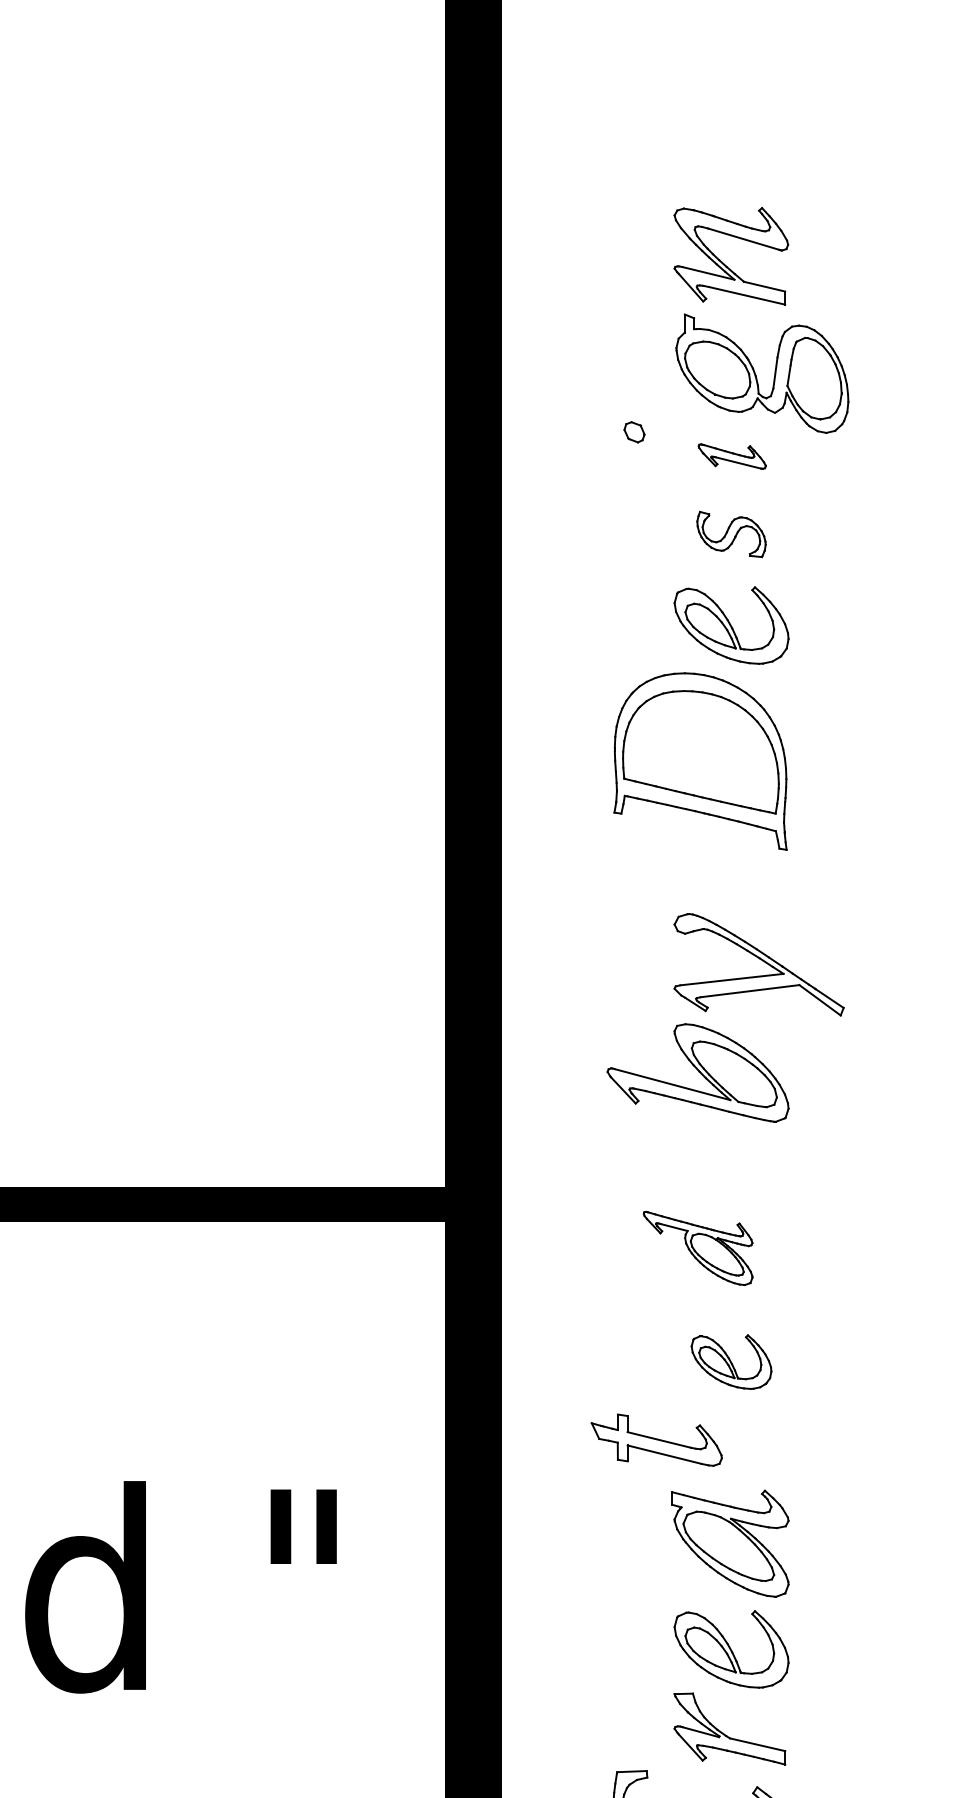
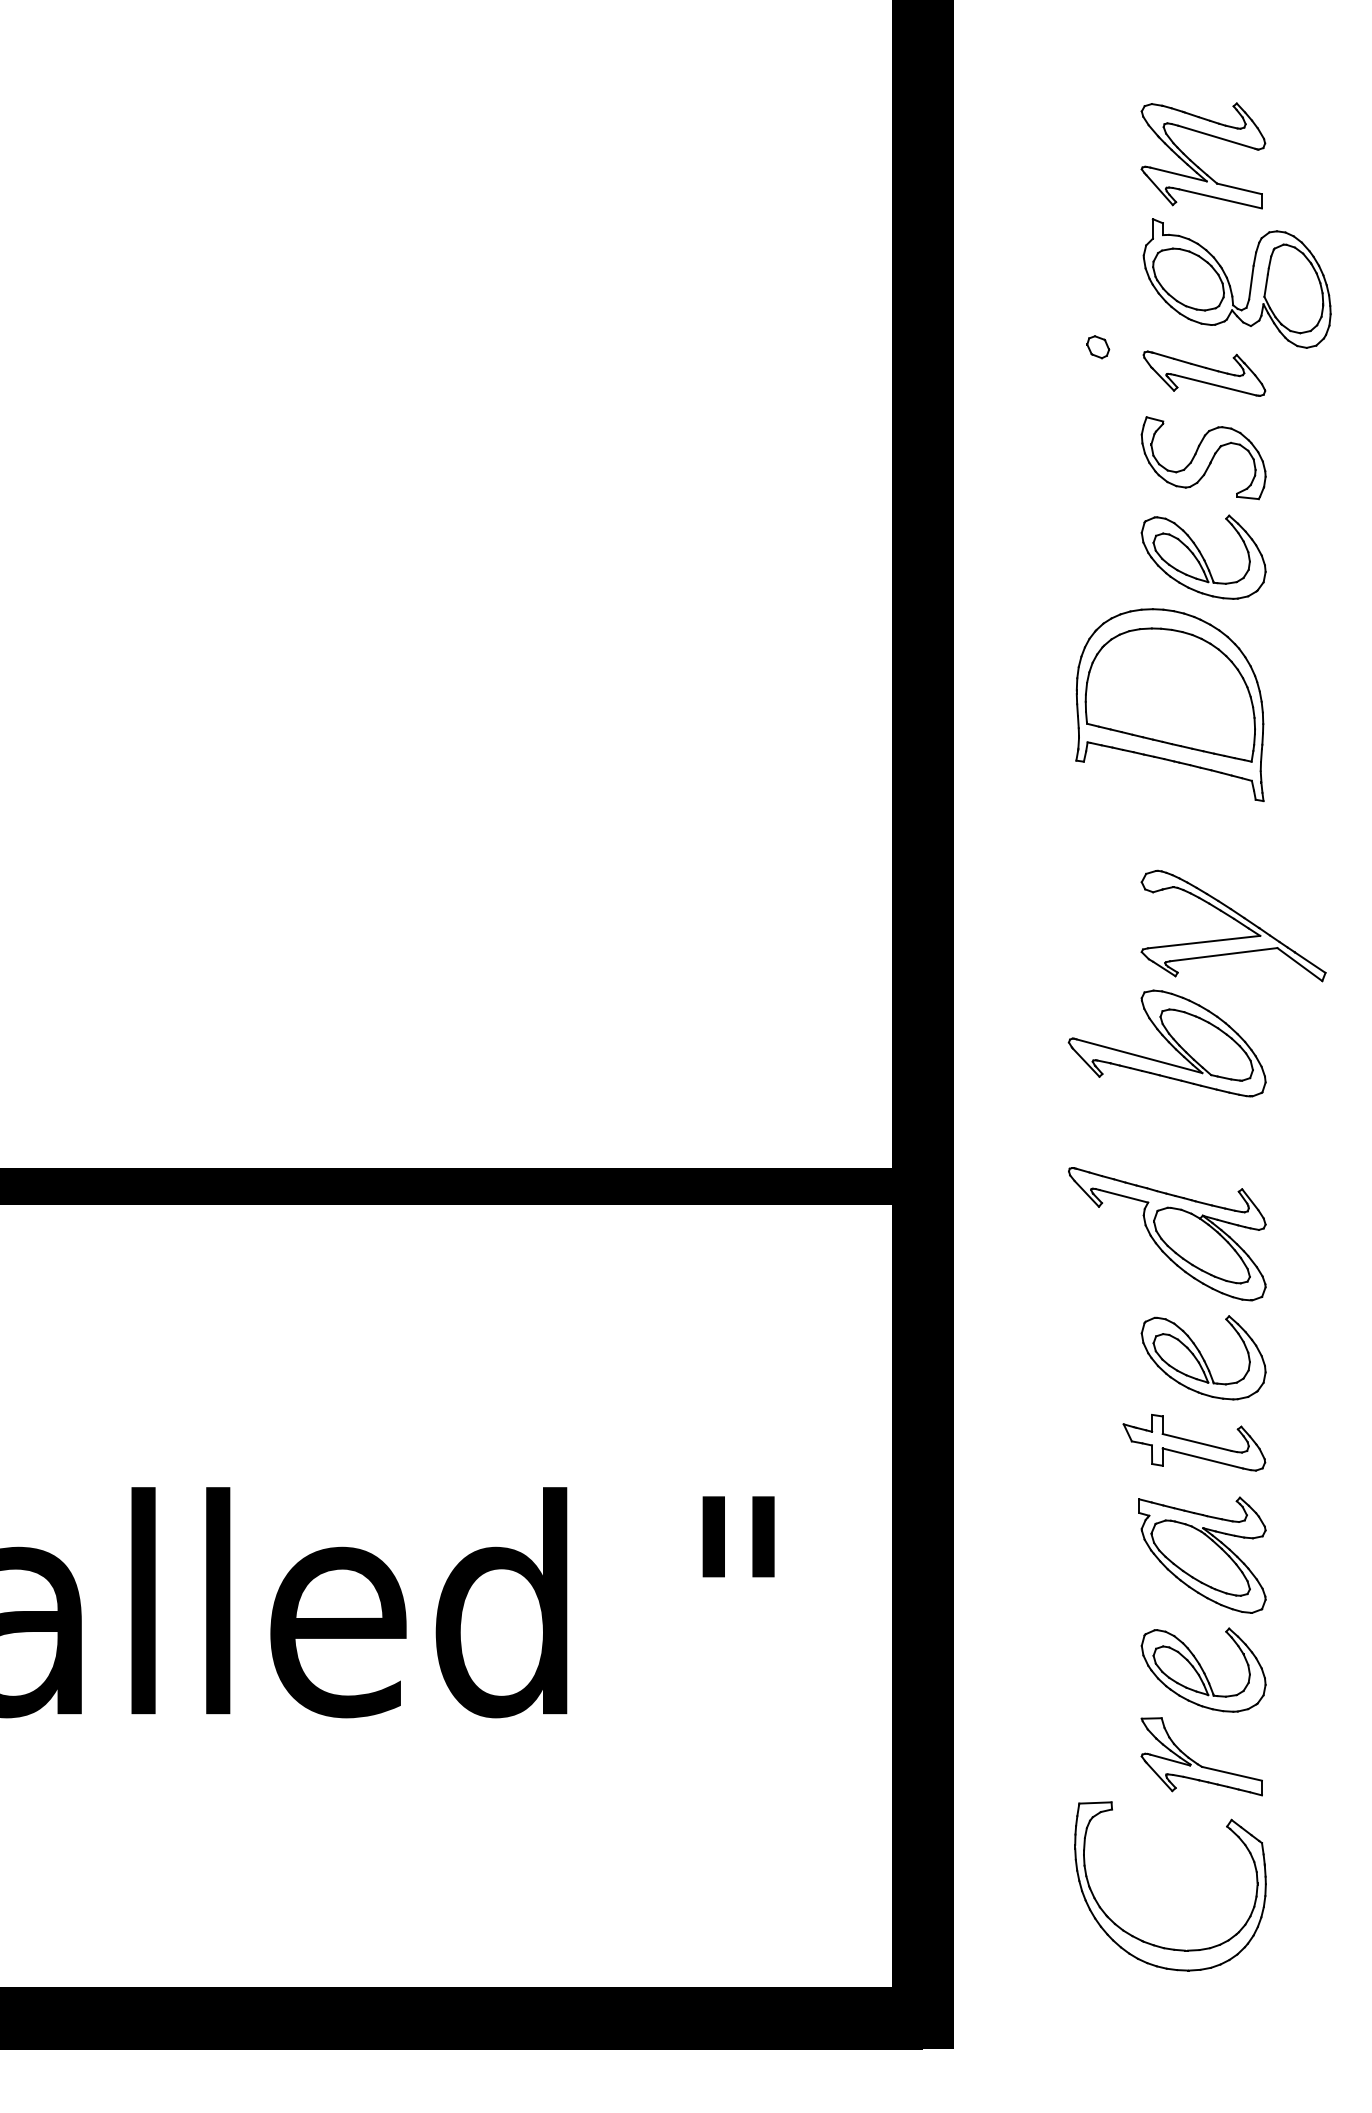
part: (732, 456) -> (1204, 373), size x1.67
part: (731, 534) -> (1203, 458), size x1.67
part: (698, 1248) -> (1167, 1234), size x1.67
part: (731, 1361) -> (1203, 1357), size x1.43
part: (656, 1439) -> (1194, 1442), moved

